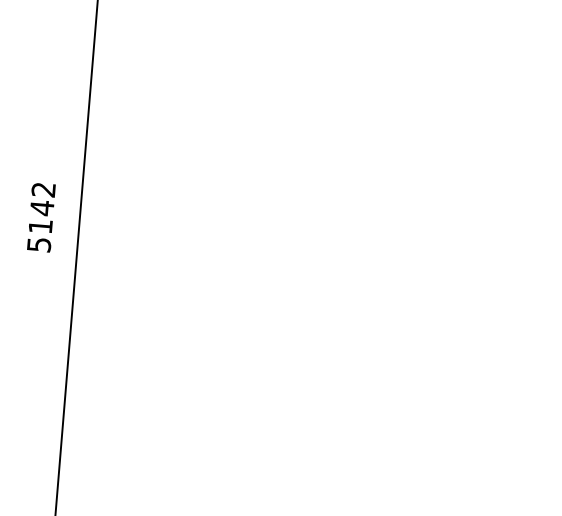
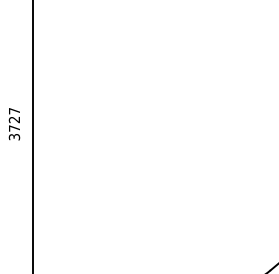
text: (39, 215) -> (13, 123), 5142 -> 3727

